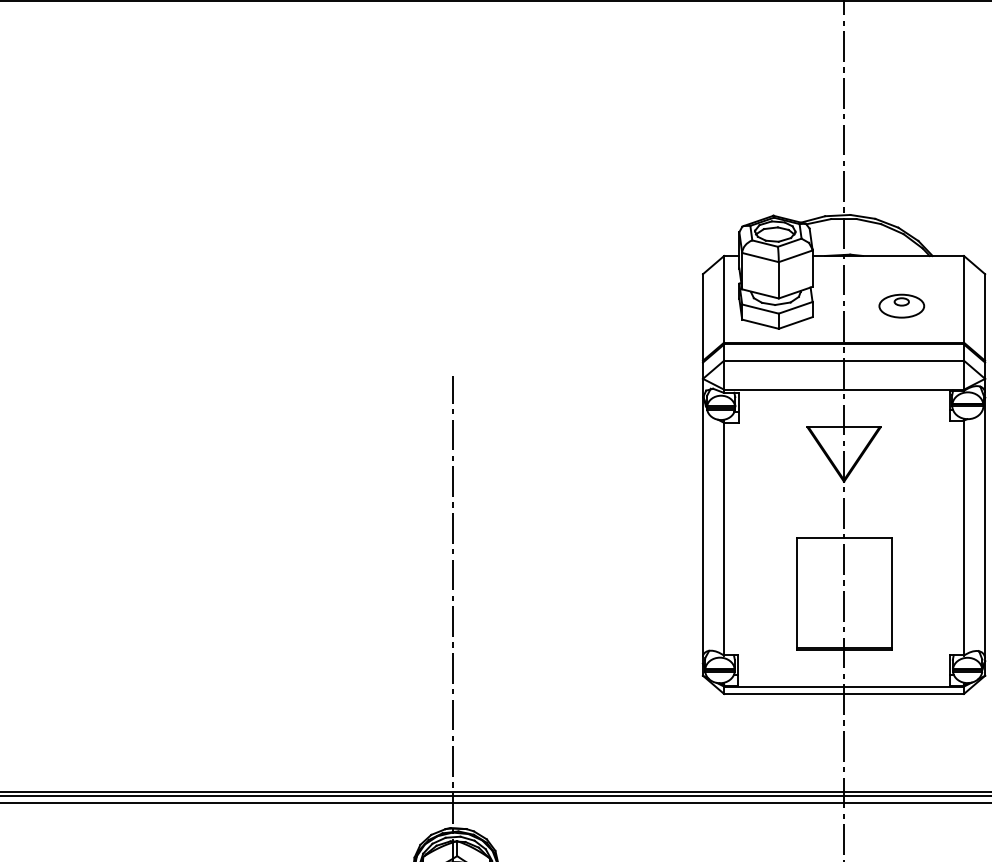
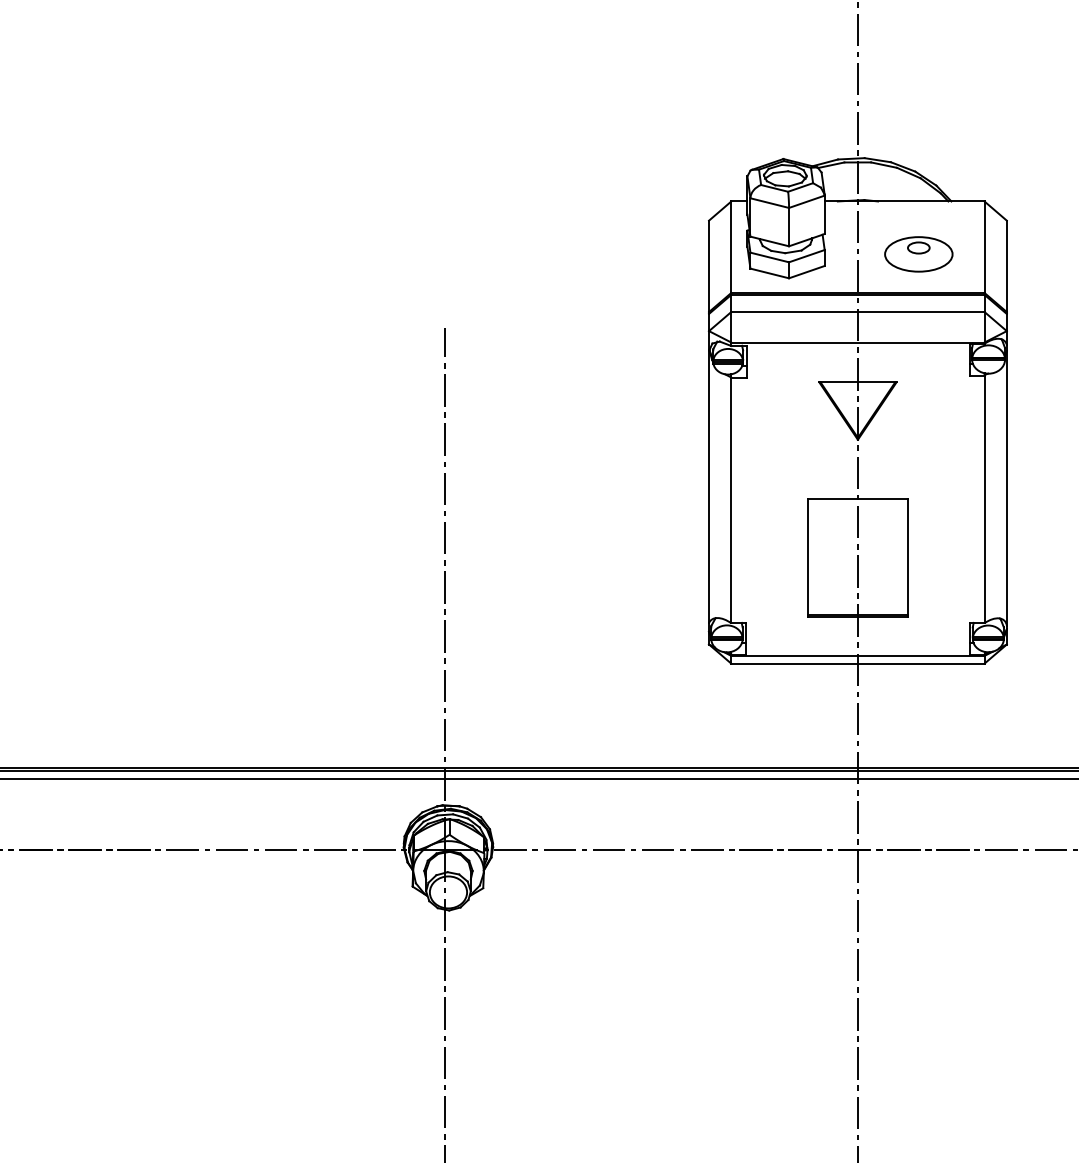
part: (901, 306) -> (918, 254), size x1.43

